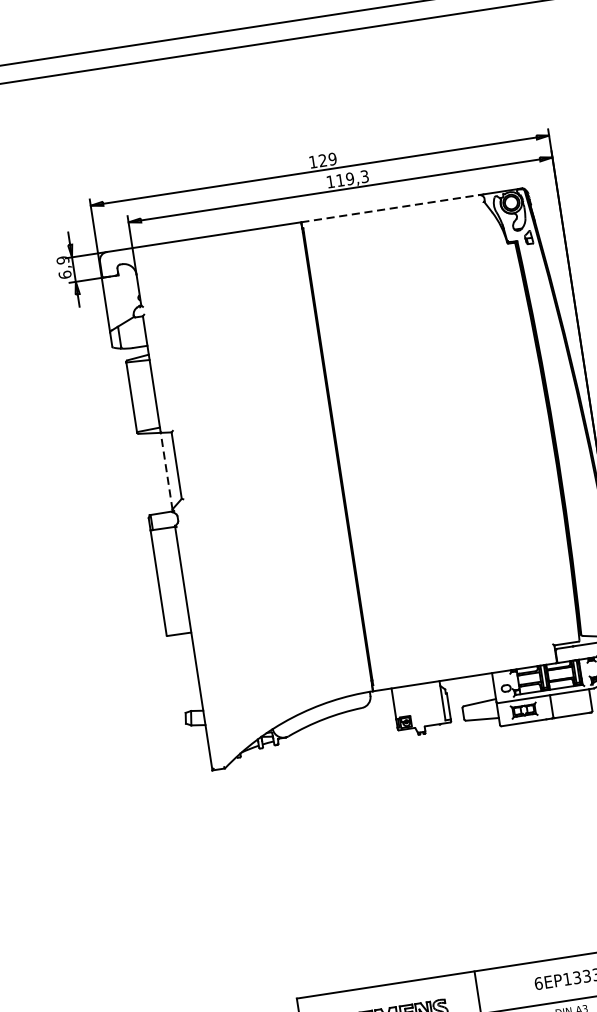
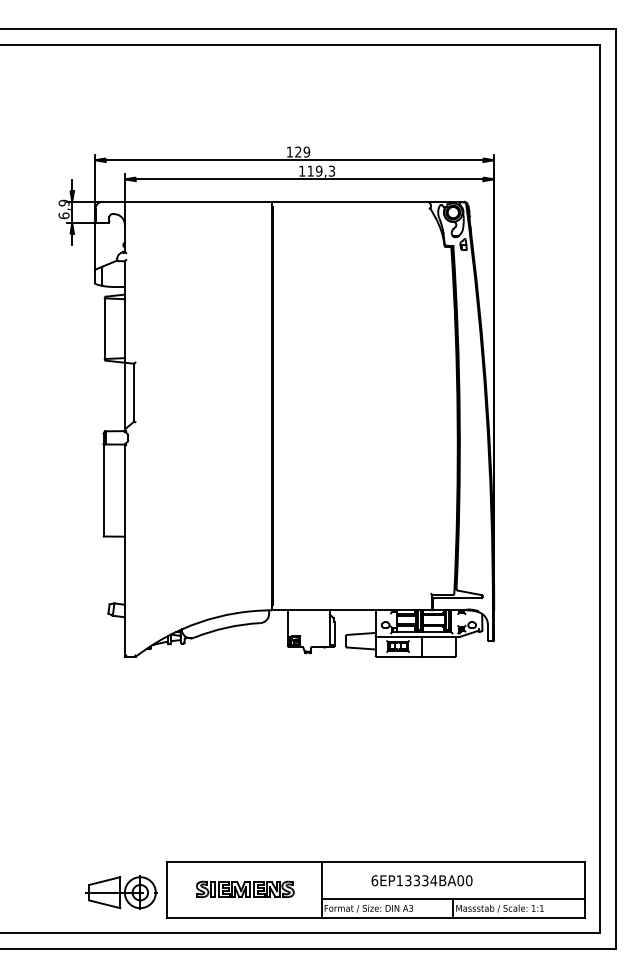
line: (390, 208) -> (349, 201), dashed -> solid
line: (166, 470) -> (124, 395), dashed -> solid

